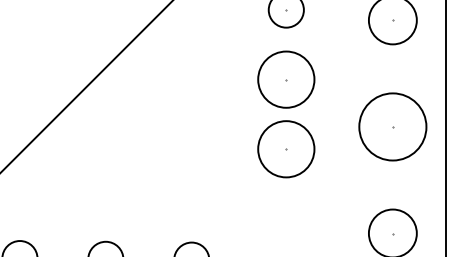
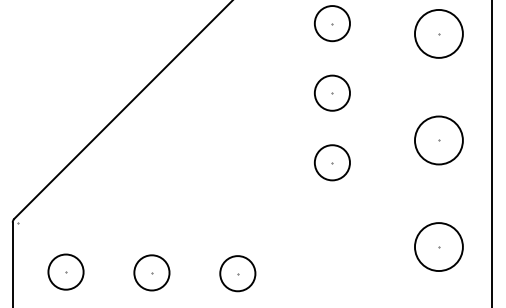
circle: (285, 78) -> (331, 92), size x0.62
circle: (392, 126) -> (438, 140), size x0.71
circle: (285, 148) -> (331, 162), size x0.62

